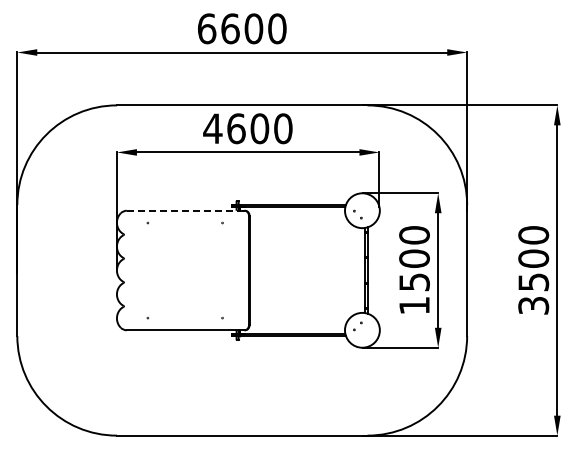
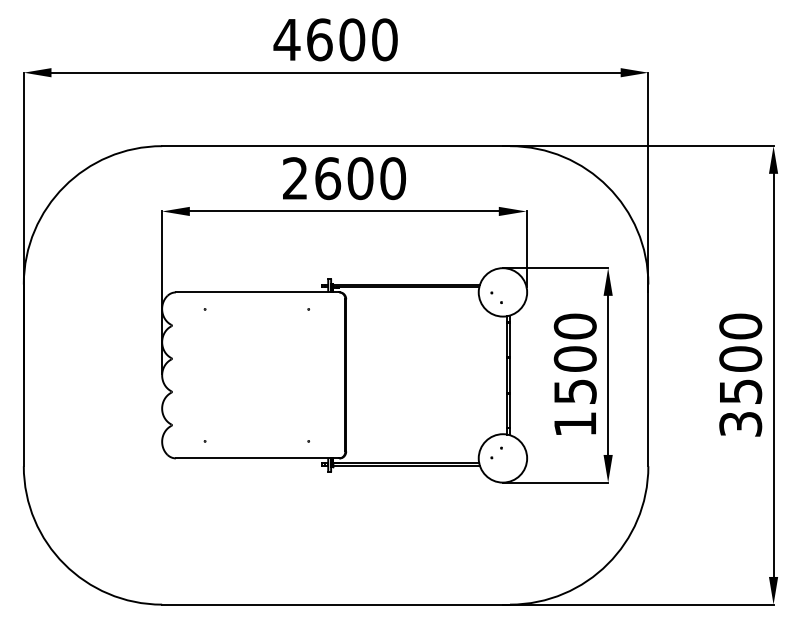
text: (206, 28) -> (286, 39), 6600 -> 4600
text: (212, 128) -> (294, 178), 4600 -> 2600
line: (185, 210) -> (257, 292), dashed -> solid

